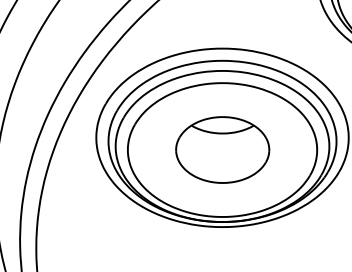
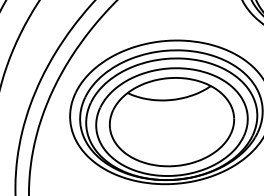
part: (222, 149) -> (171, 121), size x1.67

